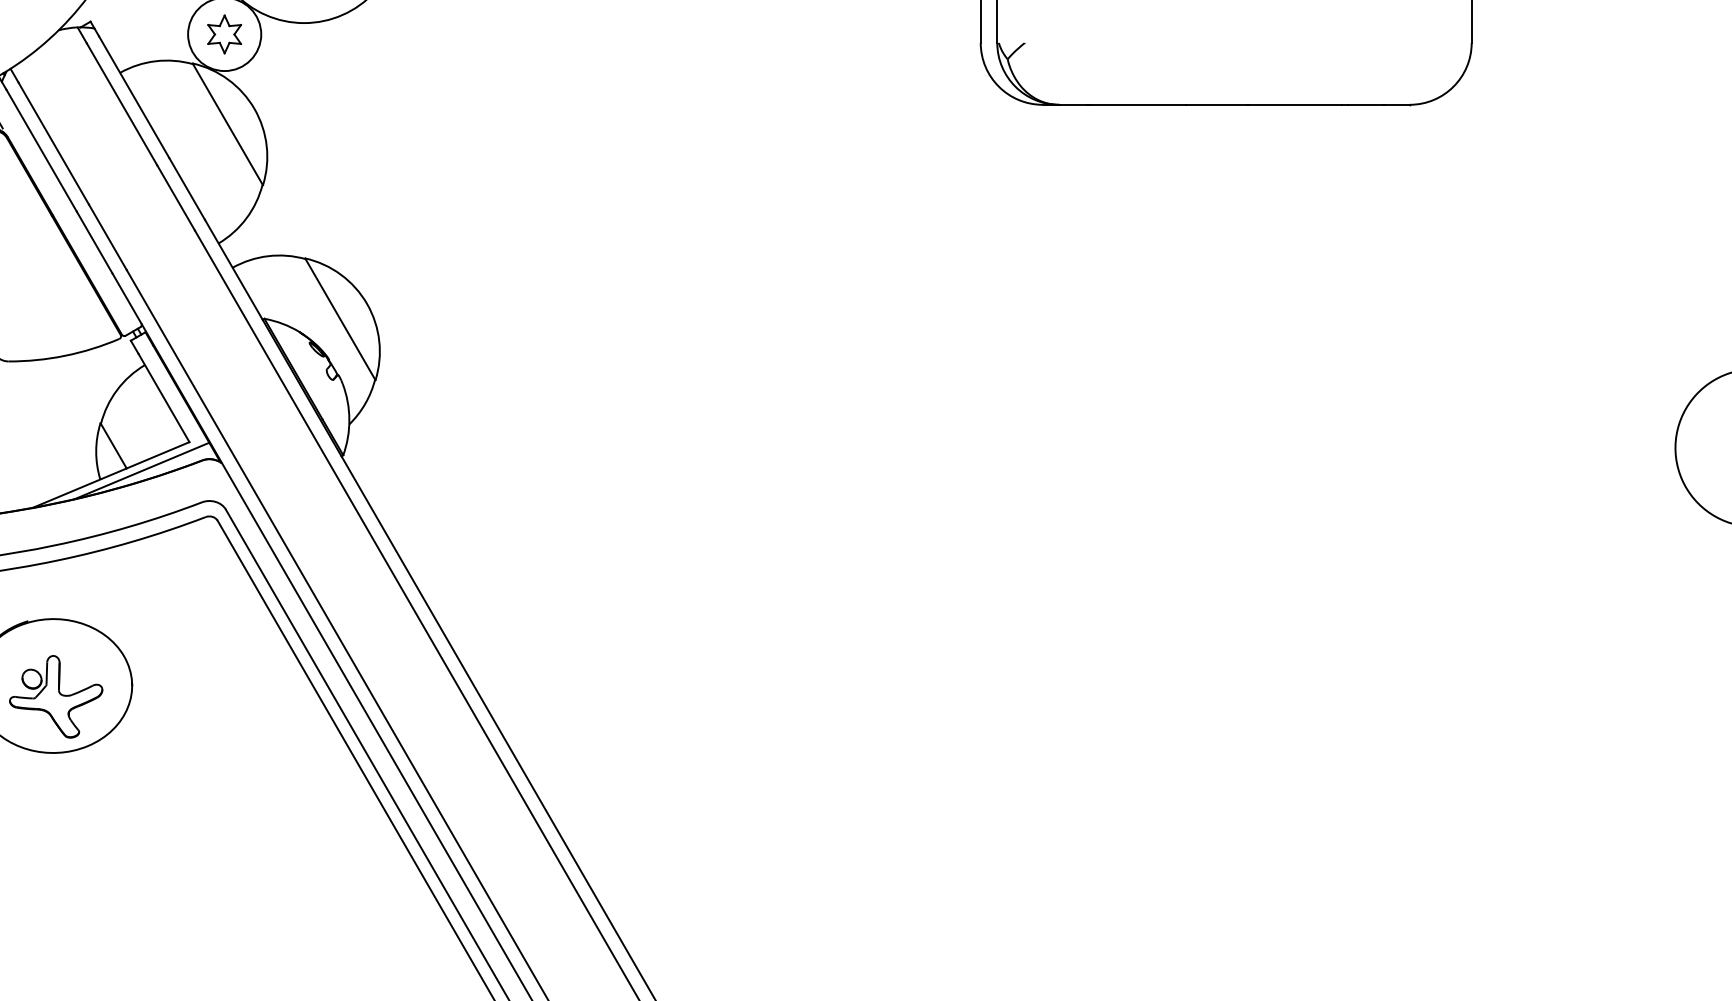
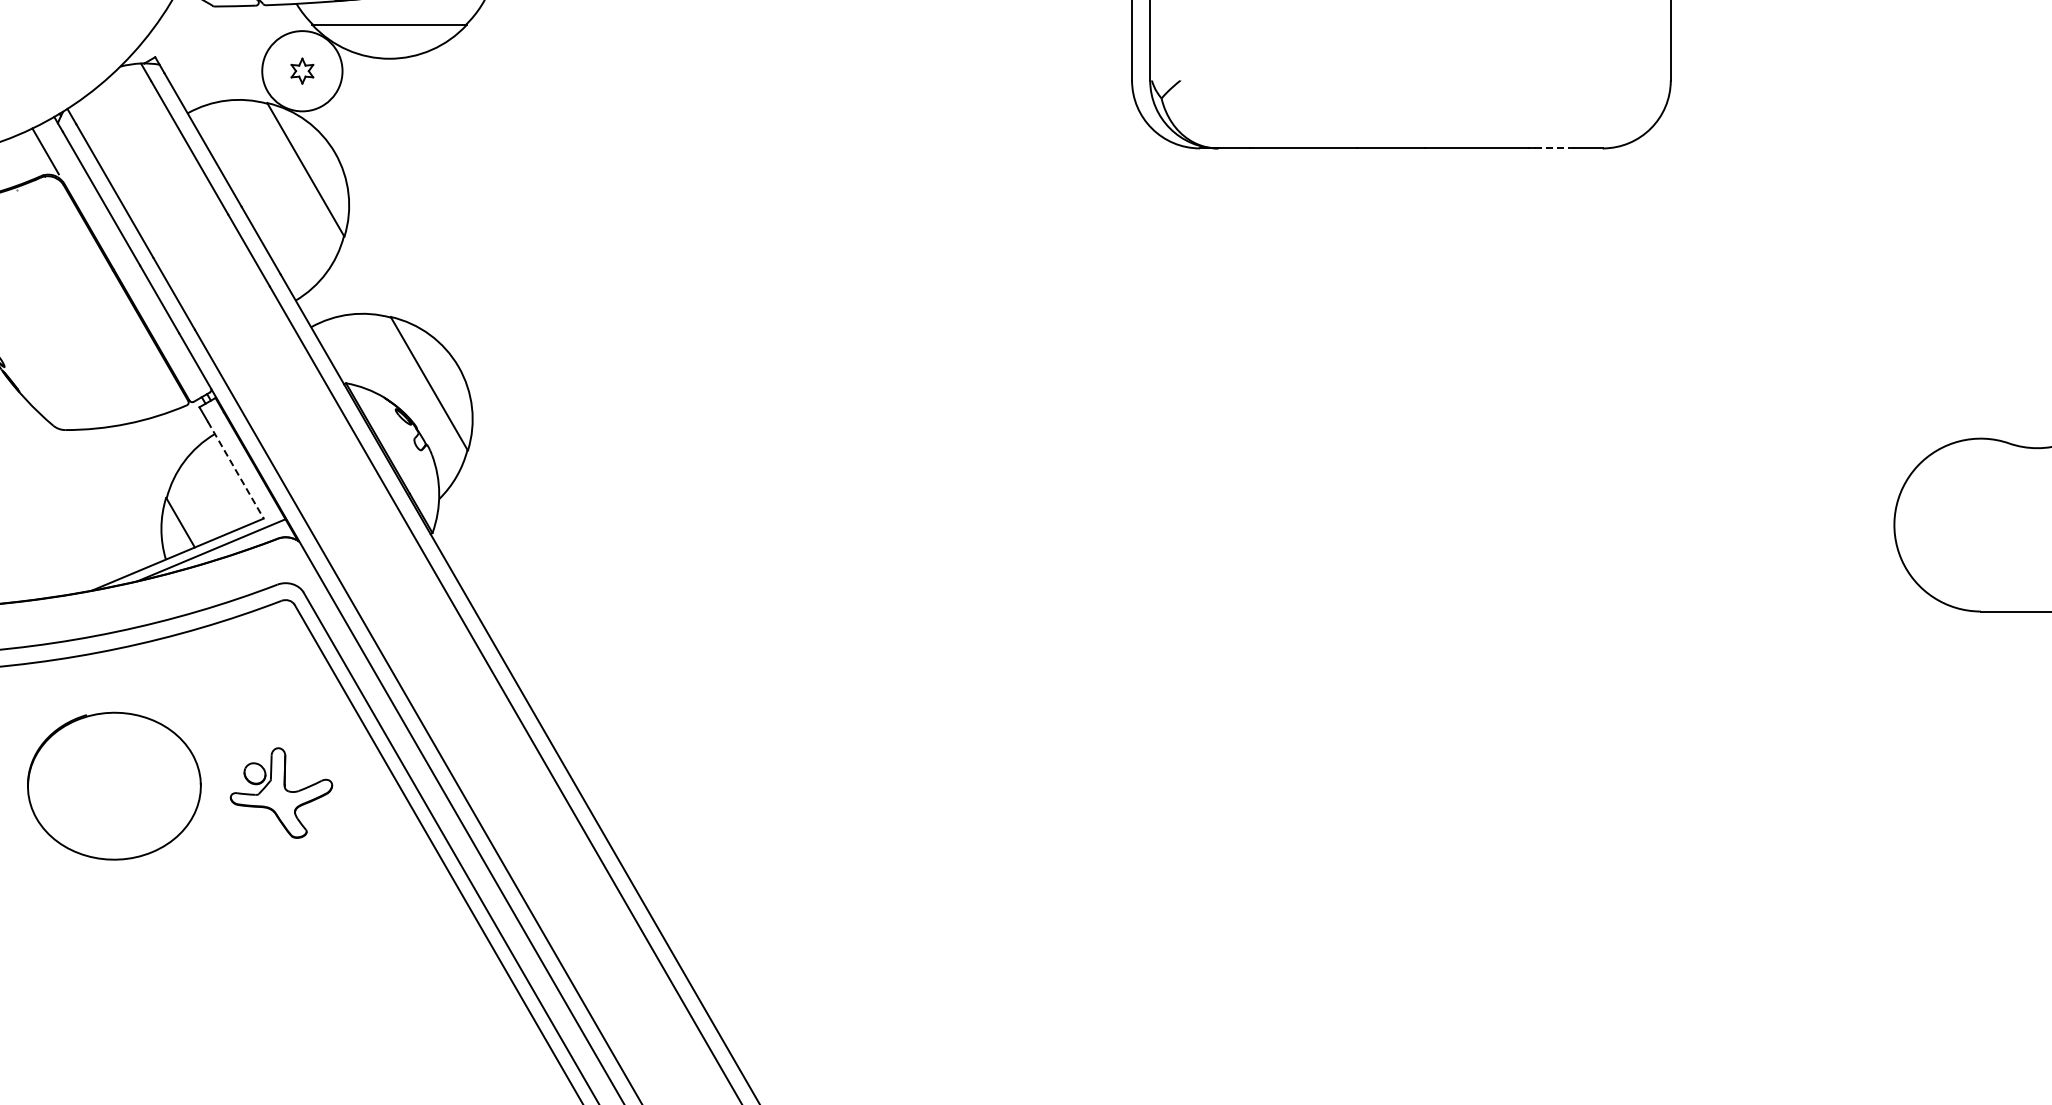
part: (224, 33) -> (302, 70), size x0.6
line: (1365, 104) -> (1554, 148), solid -> dashed
line: (163, 398) -> (235, 470), solid -> dashed
part: (56, 696) -> (281, 792), moved

